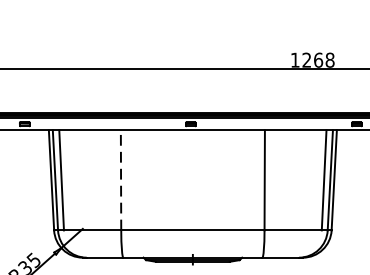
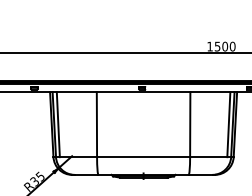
text: (317, 60) -> (224, 46), 1268 -> 1500
line: (120, 180) -> (96, 124), dashed -> solid

